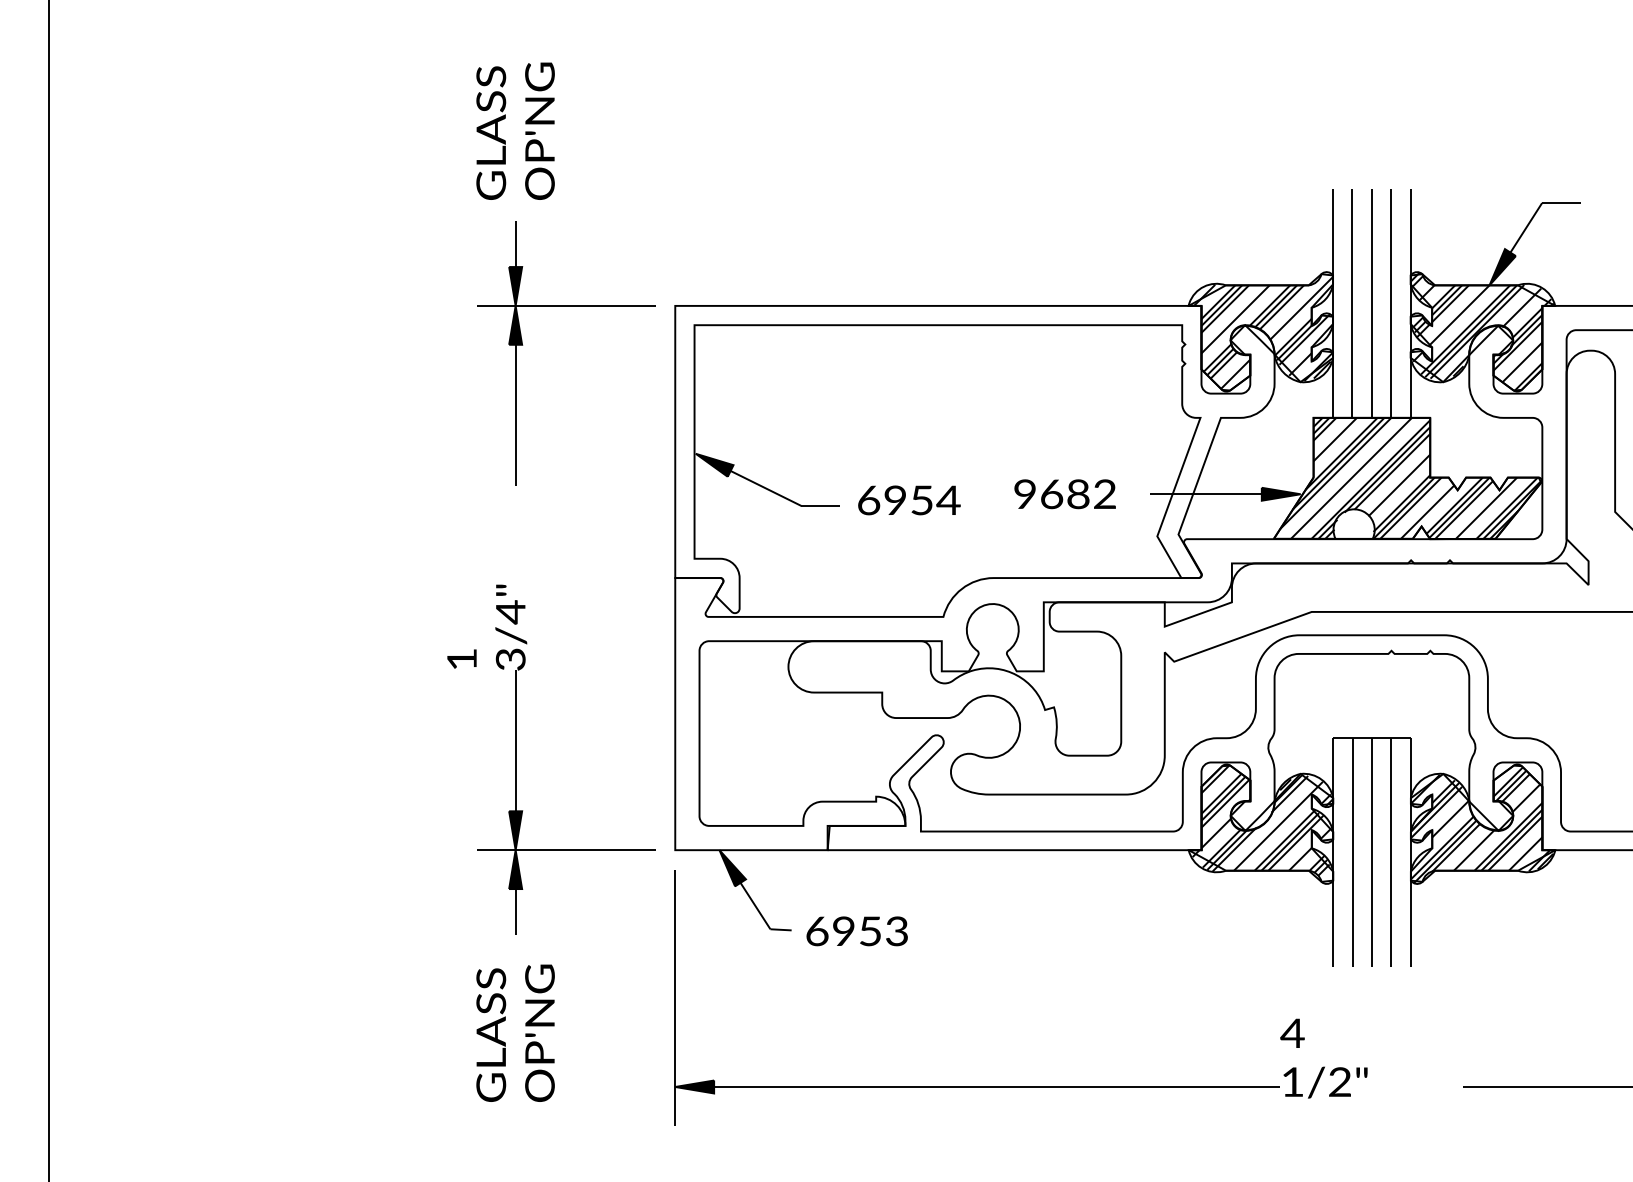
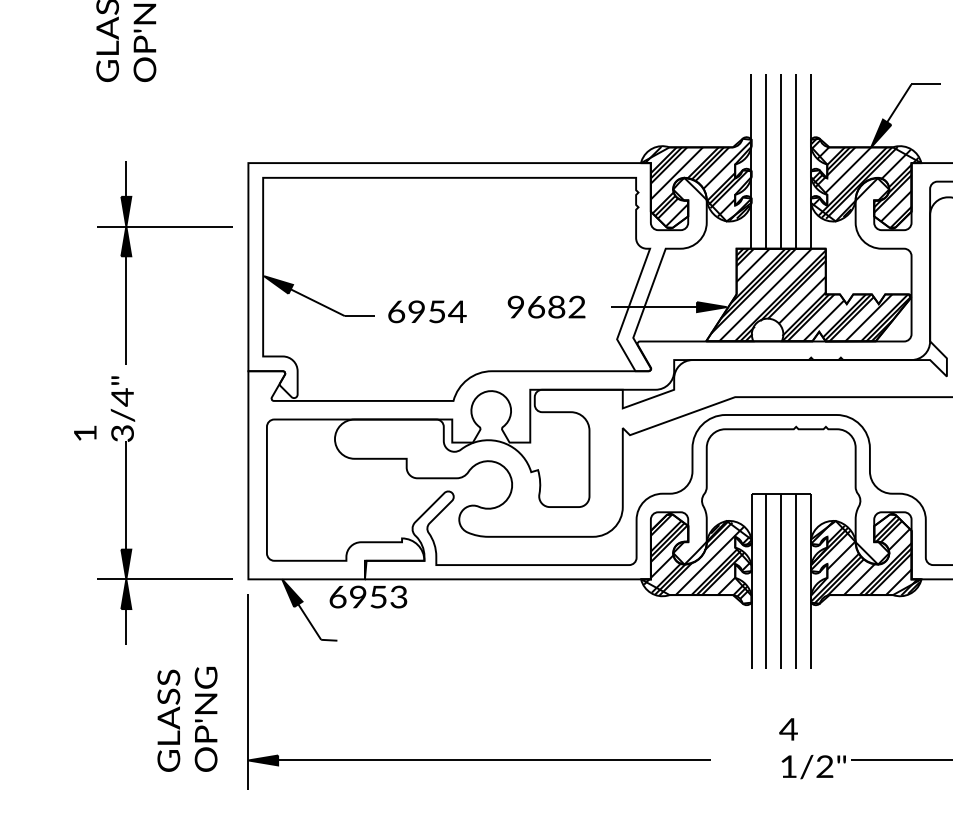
part: (523, 345) -> (132, 256), moved
text: (856, 931) -> (367, 597), moved
text: (515, 1032) -> (187, 718), moved
text: (1323, 1058) -> (812, 748), moved

